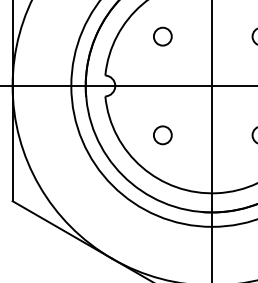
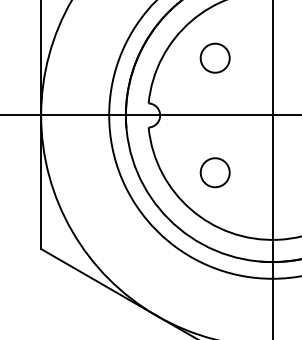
circle: (163, 36) -> (215, 58), size x1.4
circle: (163, 135) -> (215, 172), size x1.4

